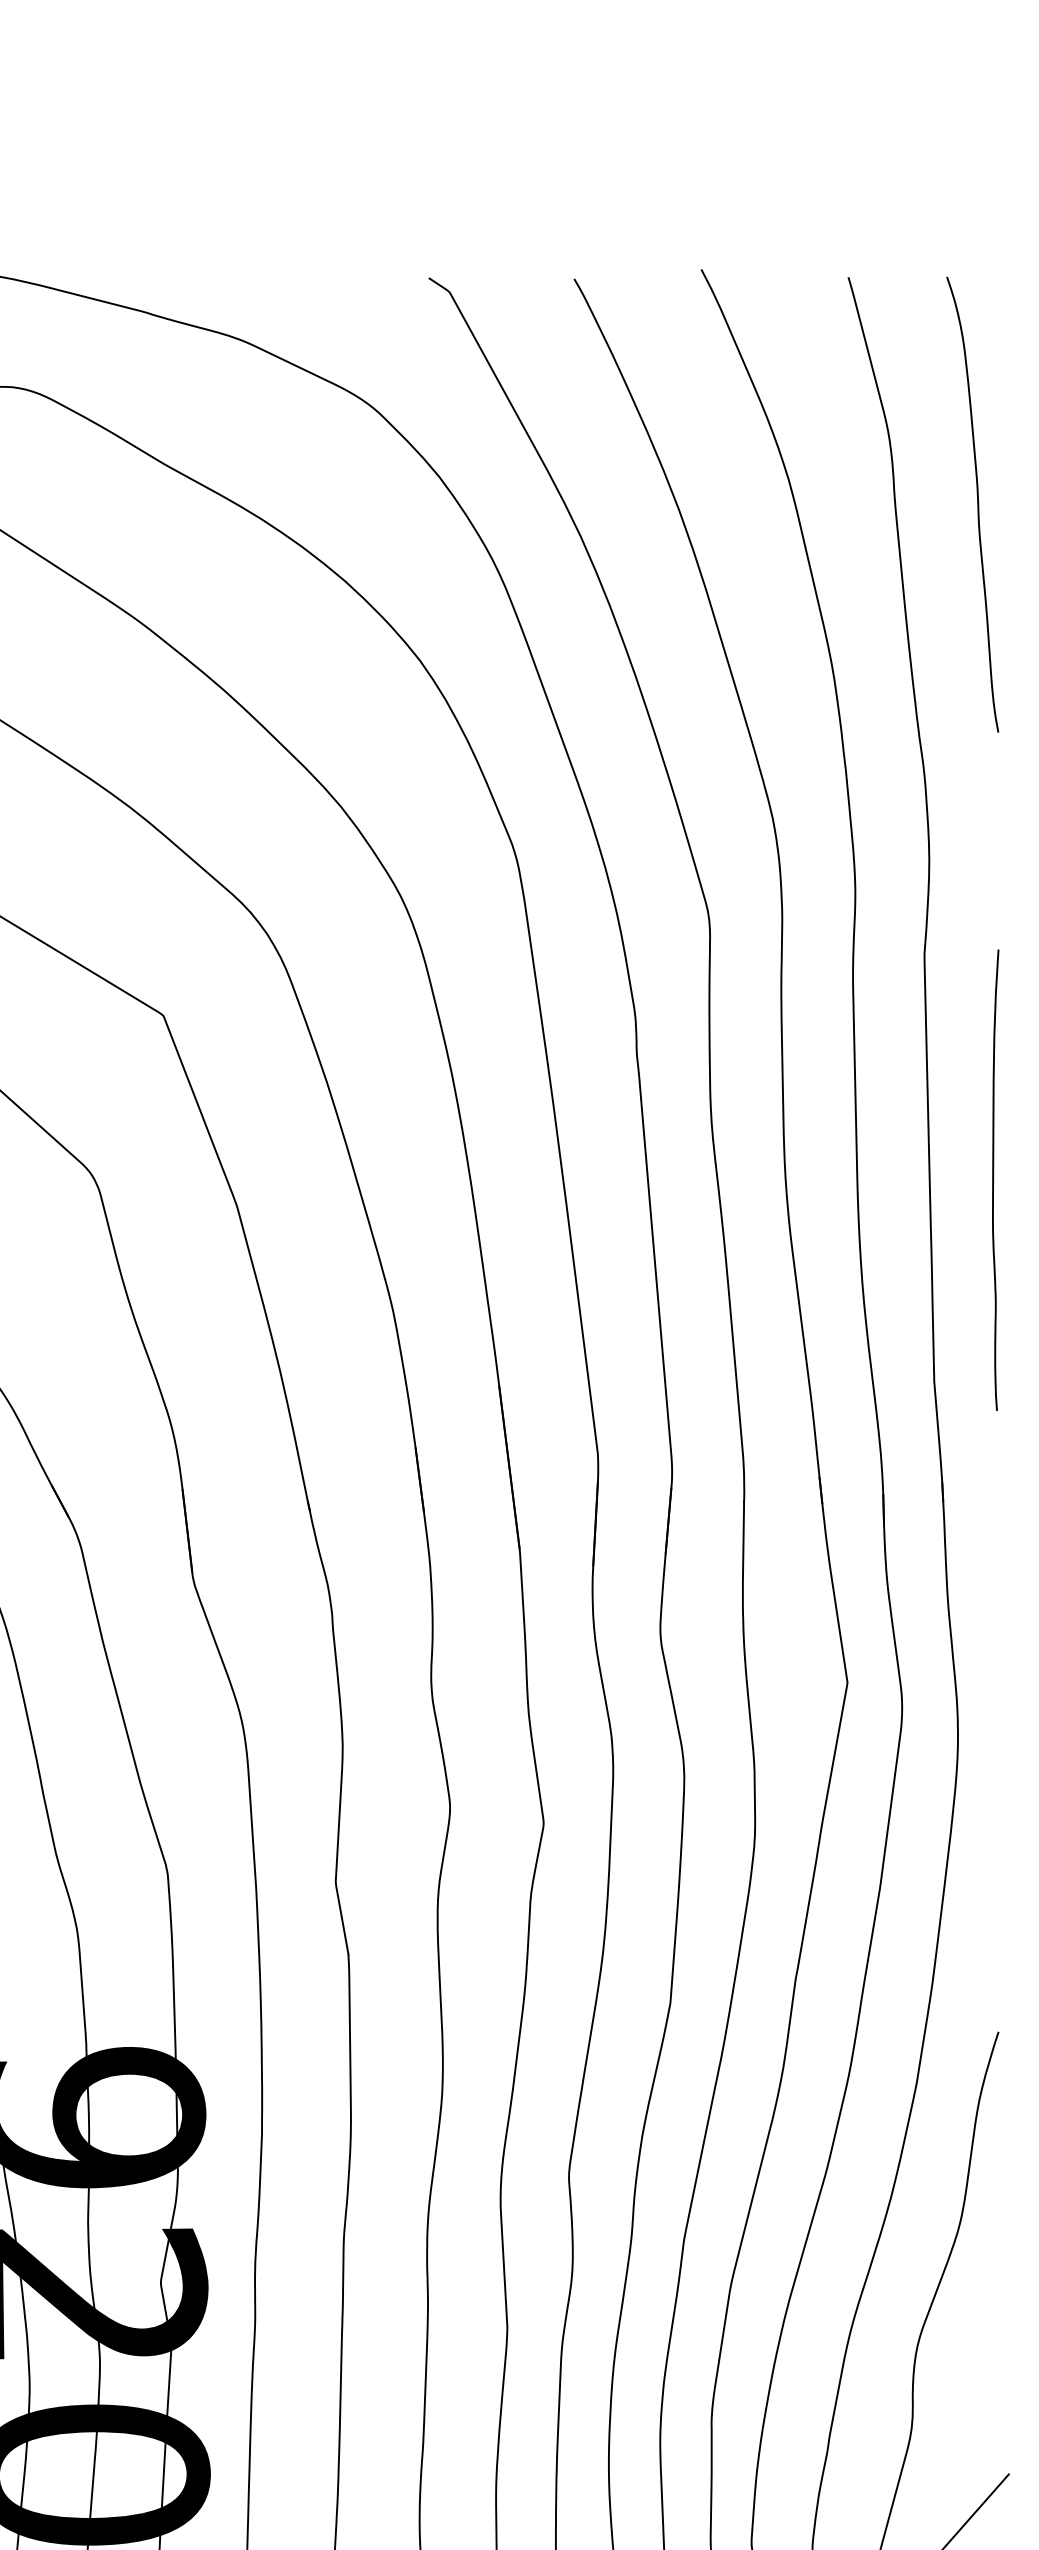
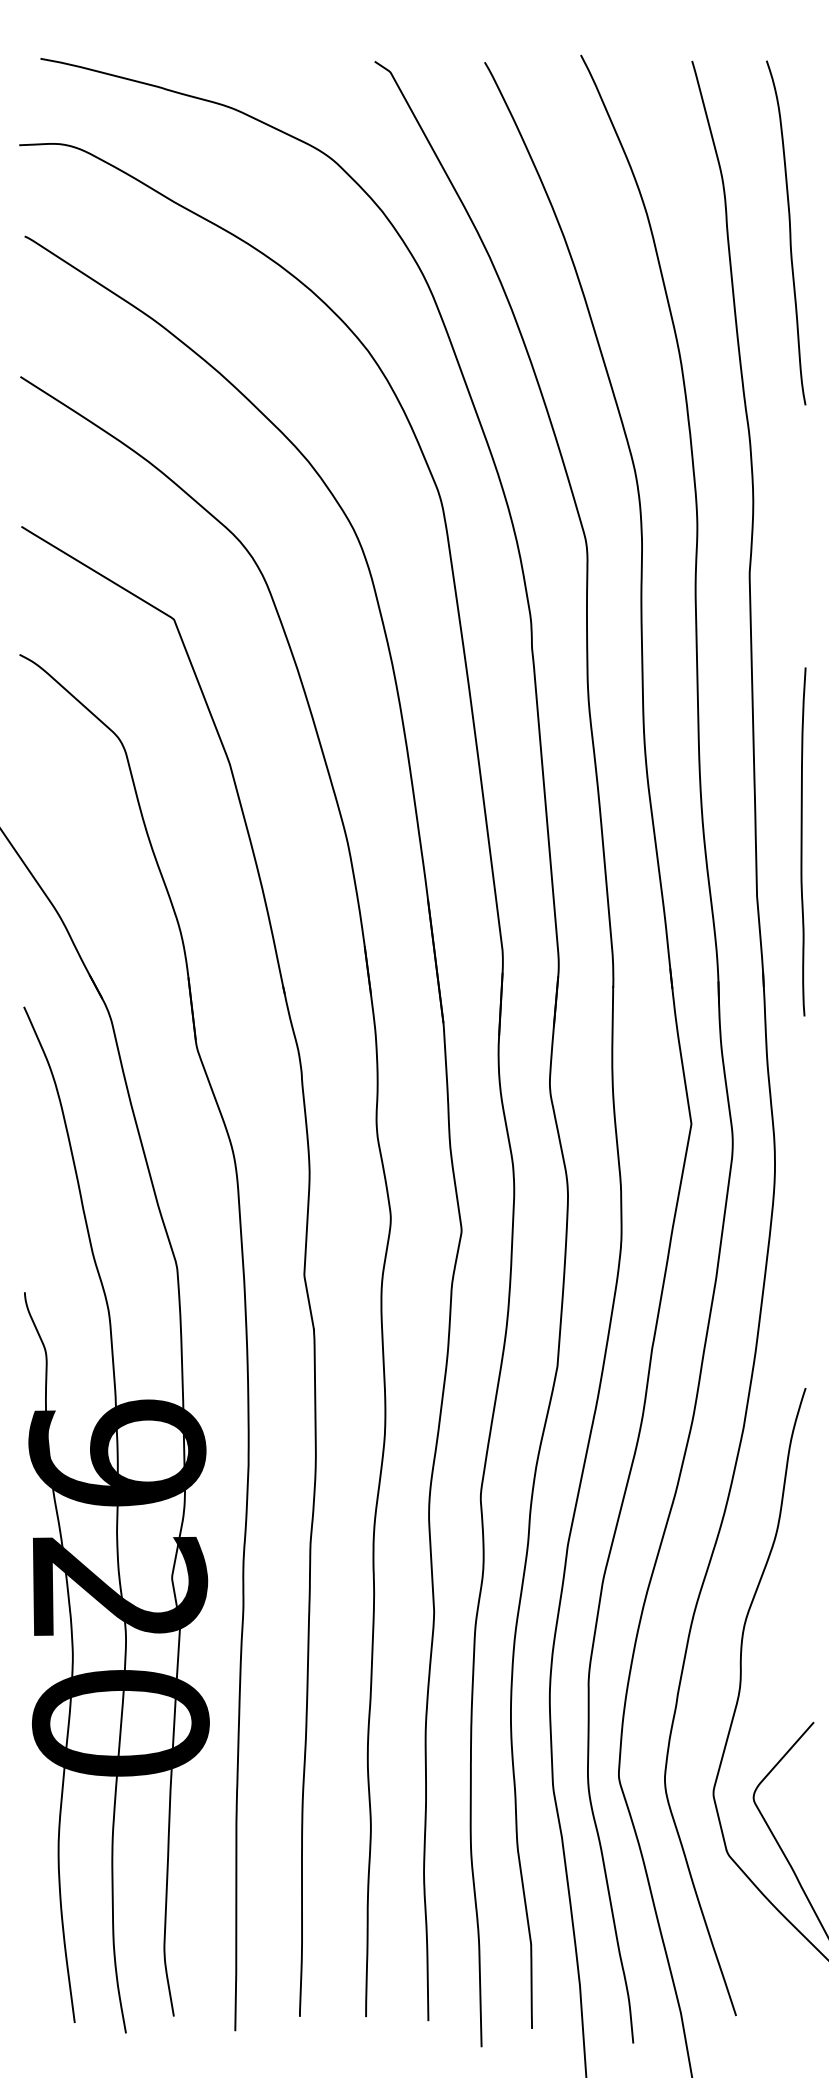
curve: (994, 1179) -> (802, 841), moved

